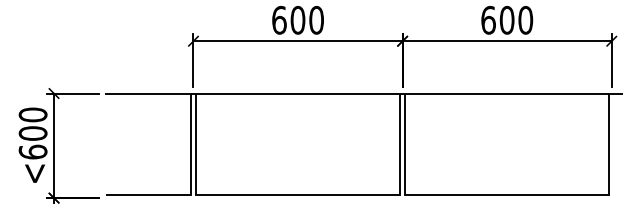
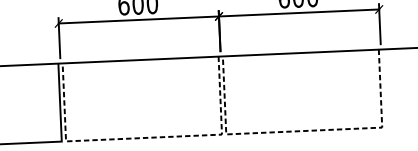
line: (298, 195) -> (144, 138), solid -> dashed
line: (507, 195) -> (304, 131), solid -> dashed

